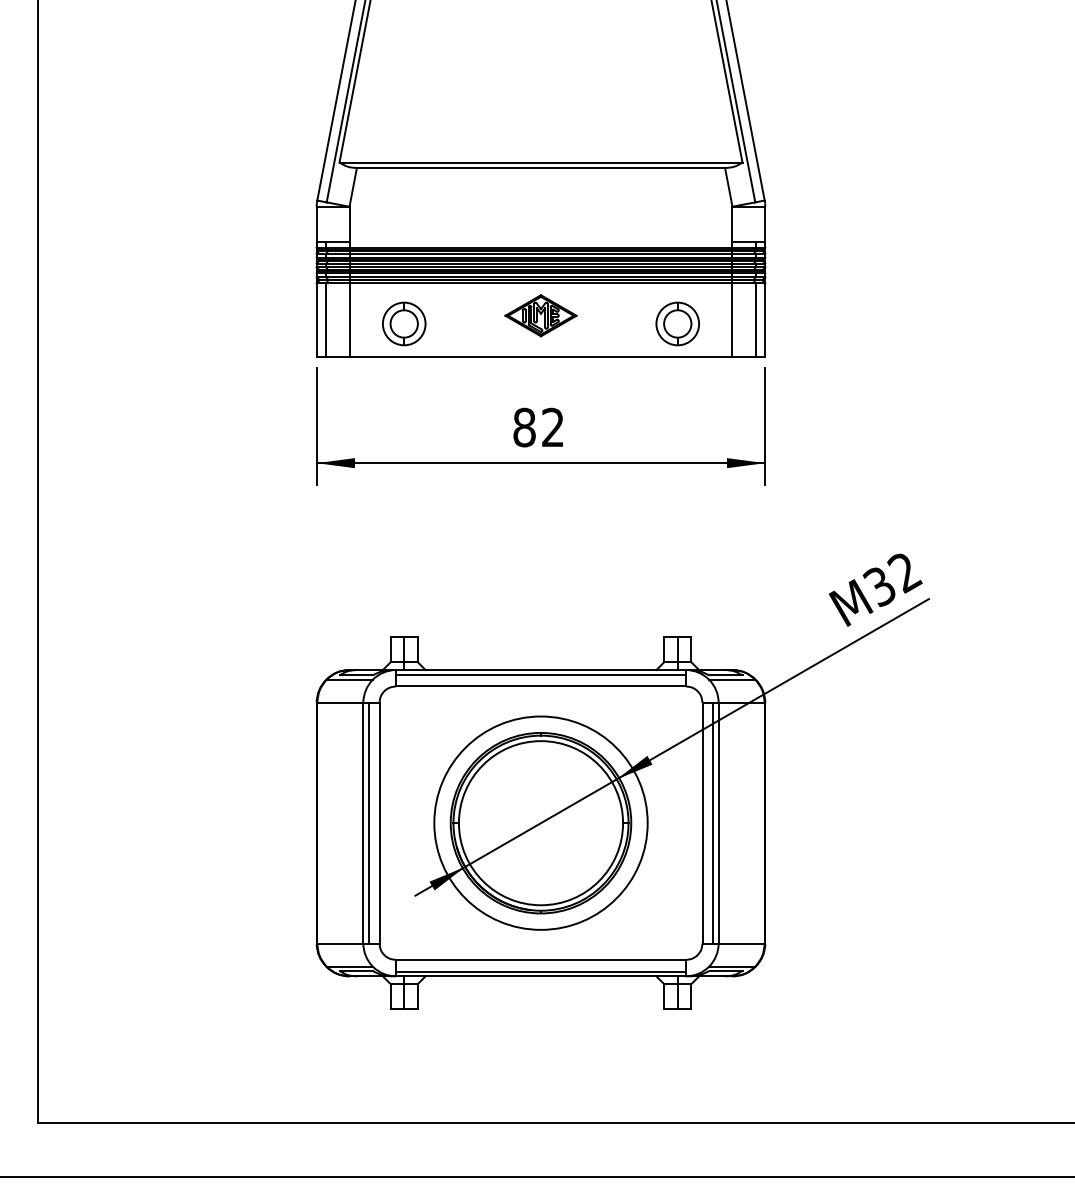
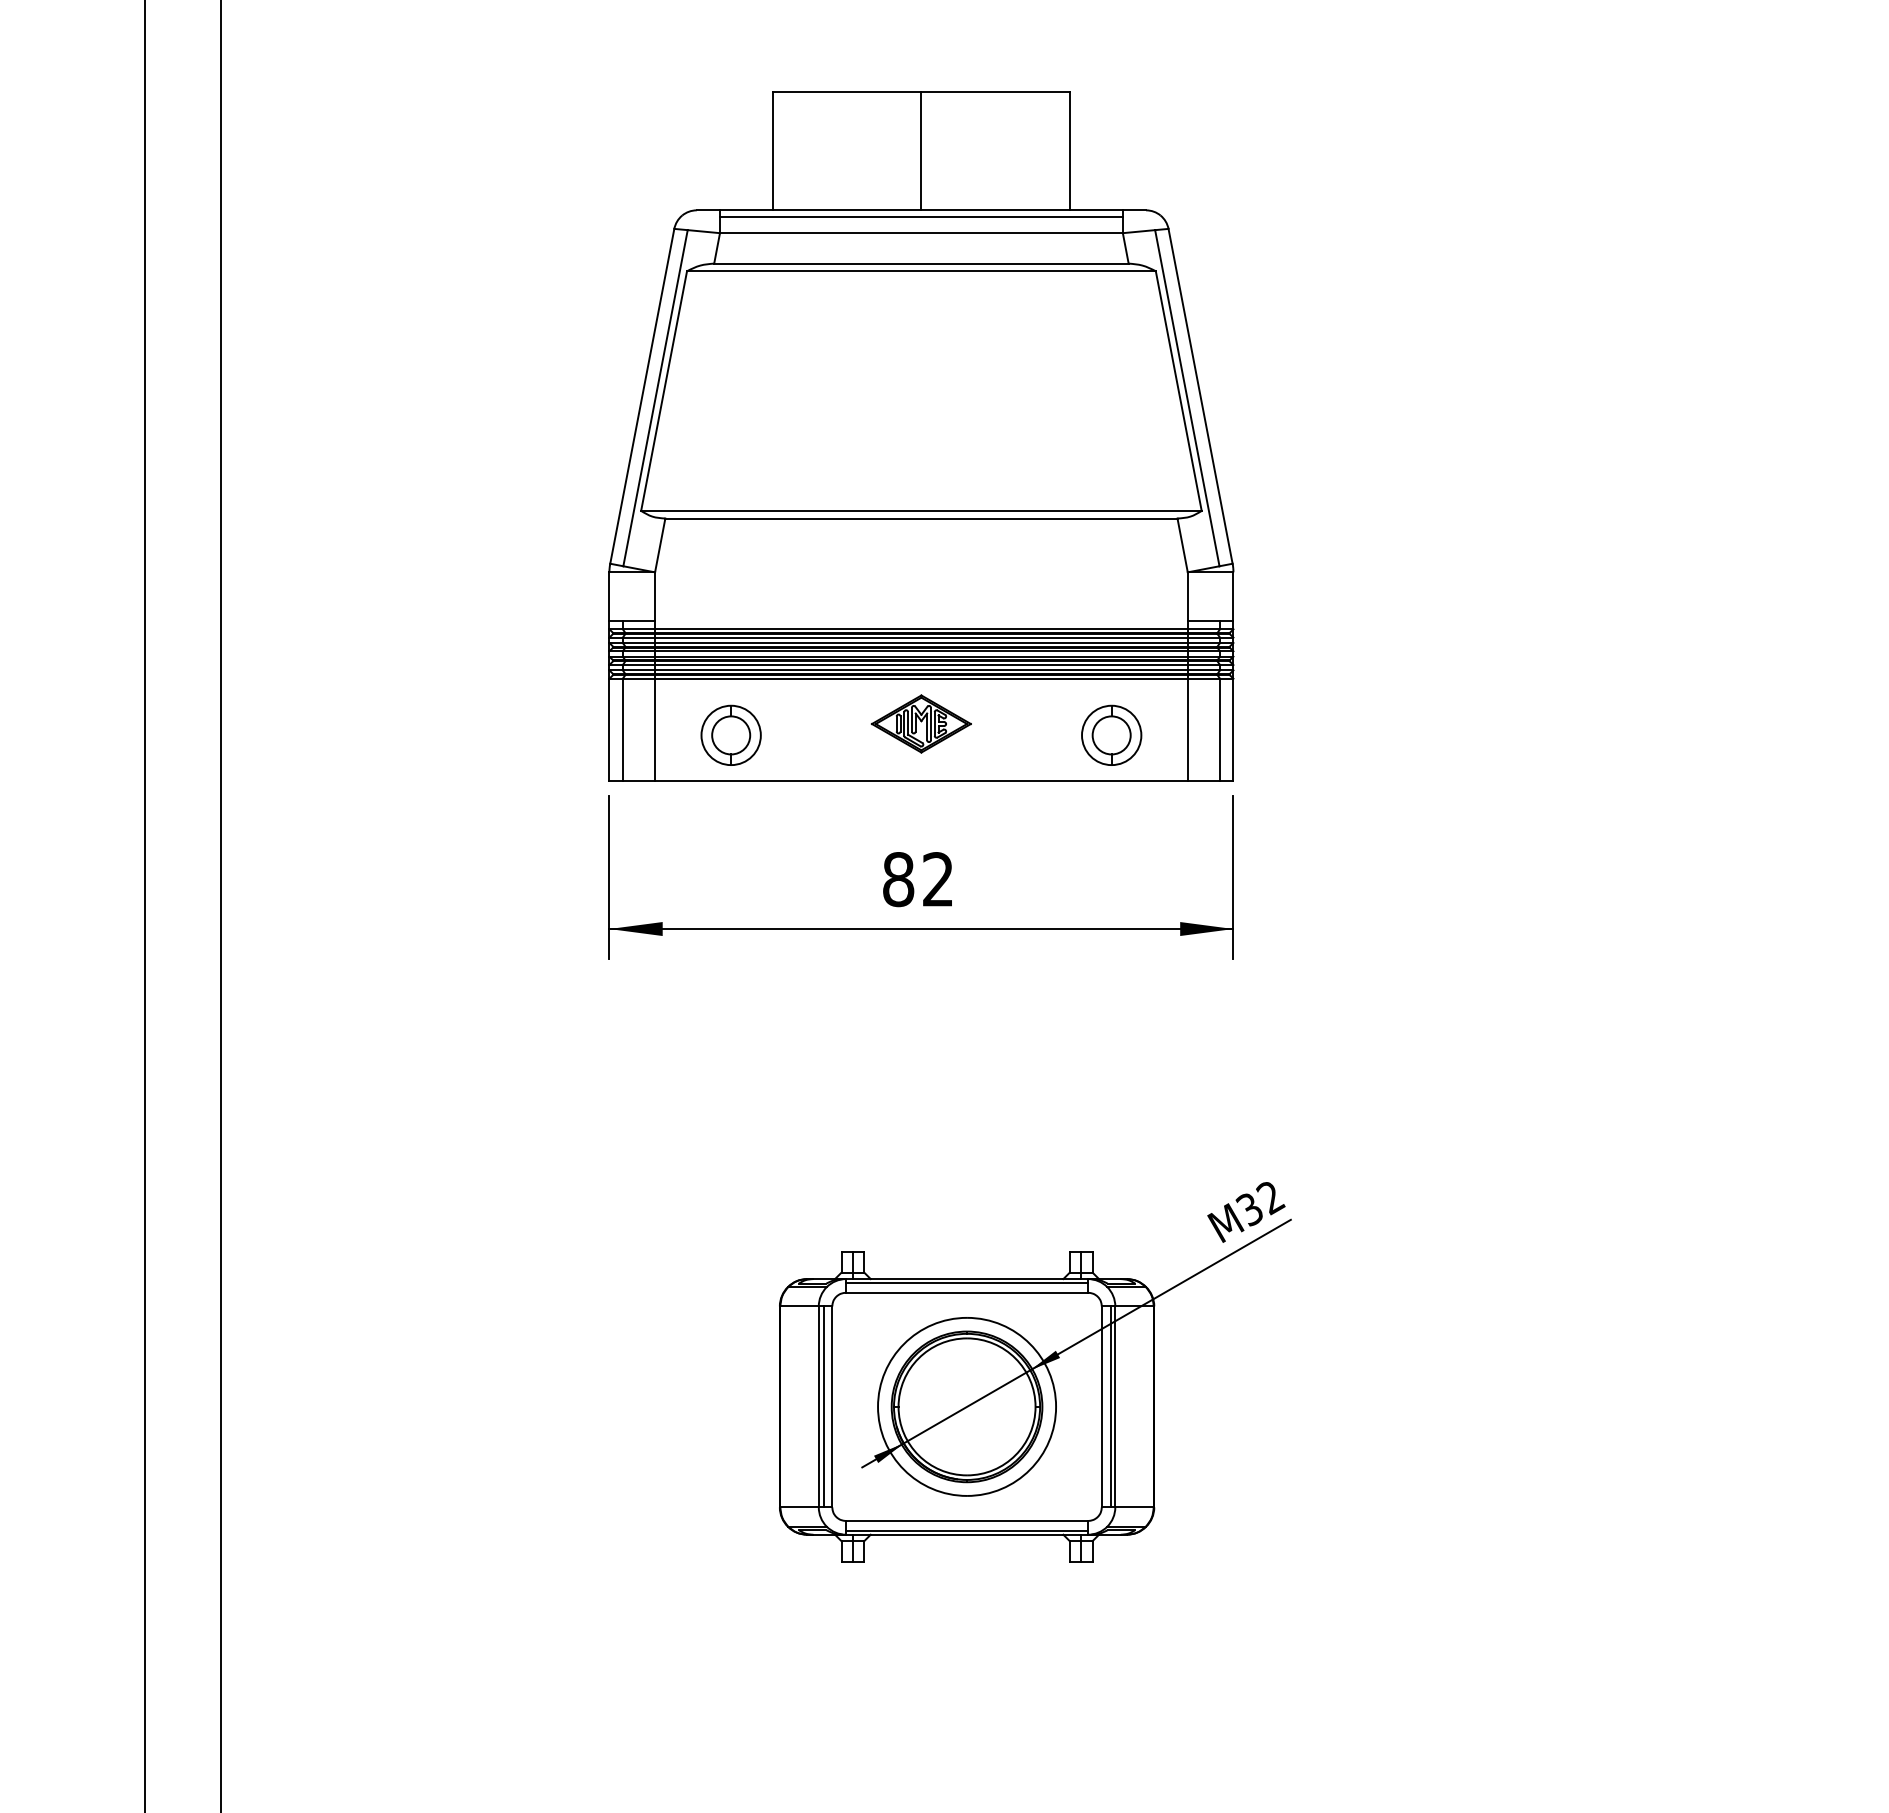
part: (623, 781) -> (1035, 1372), size x0.6

